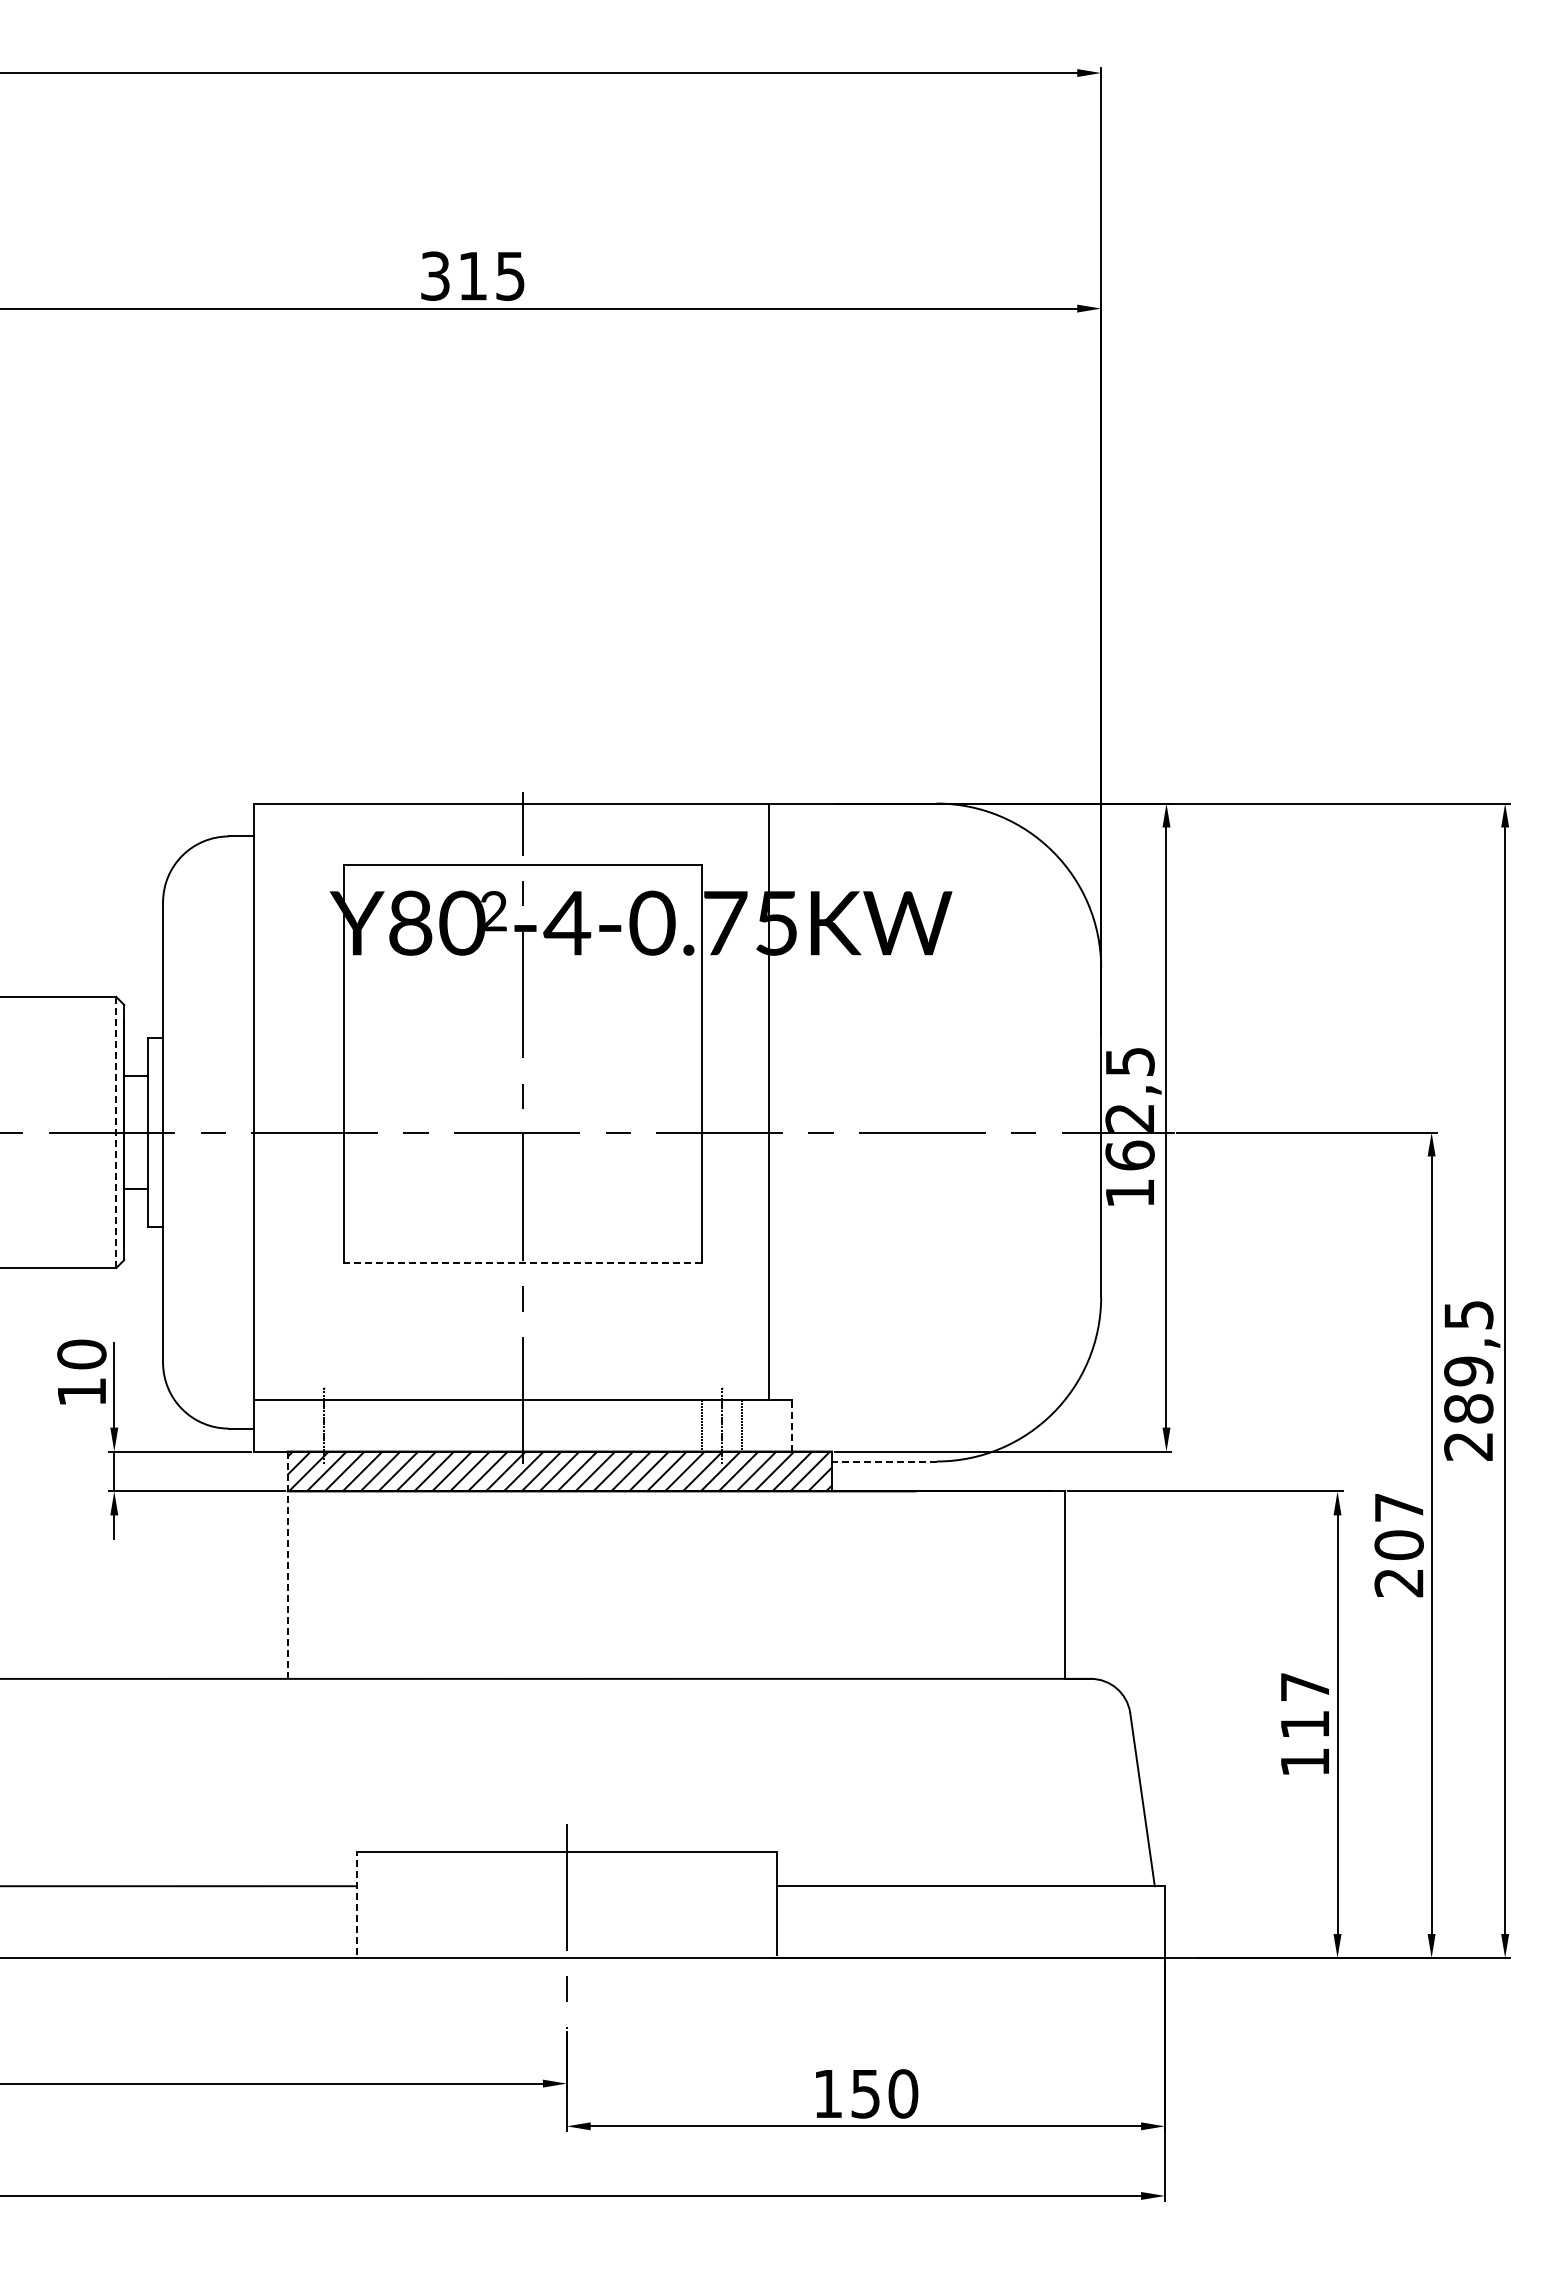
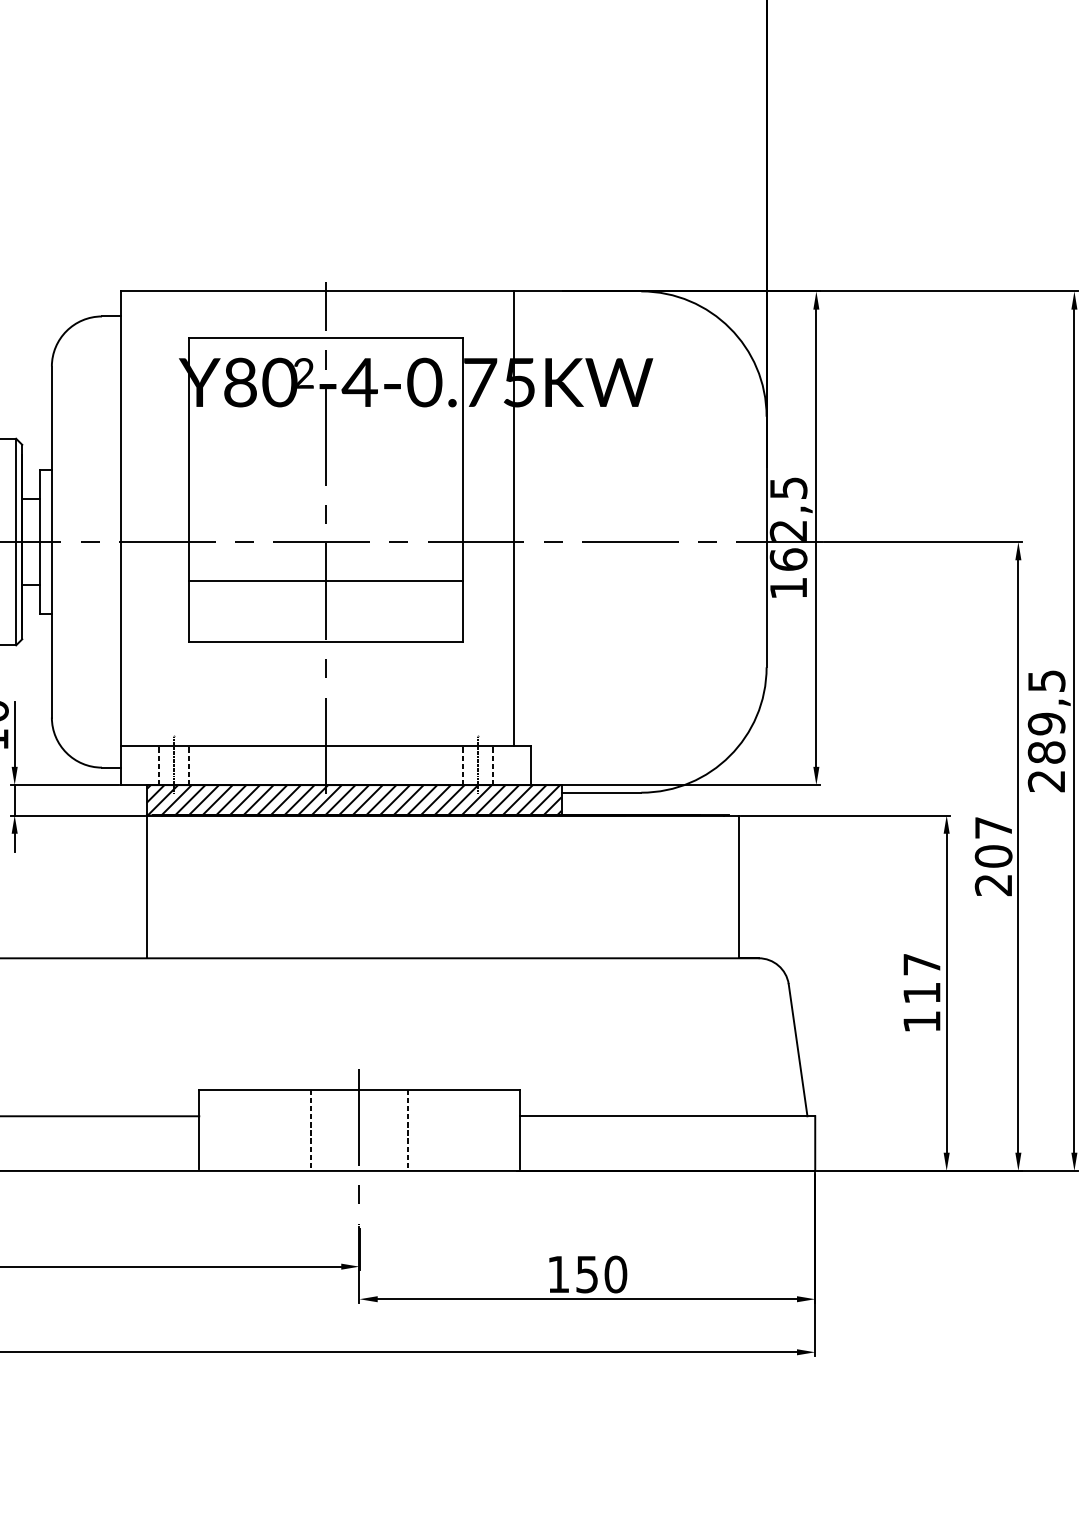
line: (116, 1132) -> (16, 542), dashed -> solid
line: (522, 1183) -> (325, 580), added
line: (522, 1263) -> (325, 641), dashed -> solid
line: (303, 1425) -> (158, 765), added
line: (343, 1425) -> (189, 765), added
line: (792, 1425) -> (531, 765), dashed -> solid
line: (883, 1461) -> (600, 792), dashed -> solid
line: (287, 1565) -> (146, 871), dashed -> solid
line: (356, 1903) -> (199, 1129), dashed -> solid
line: (502, 1903) -> (310, 1129), added
line: (630, 1903) -> (407, 1129), added

